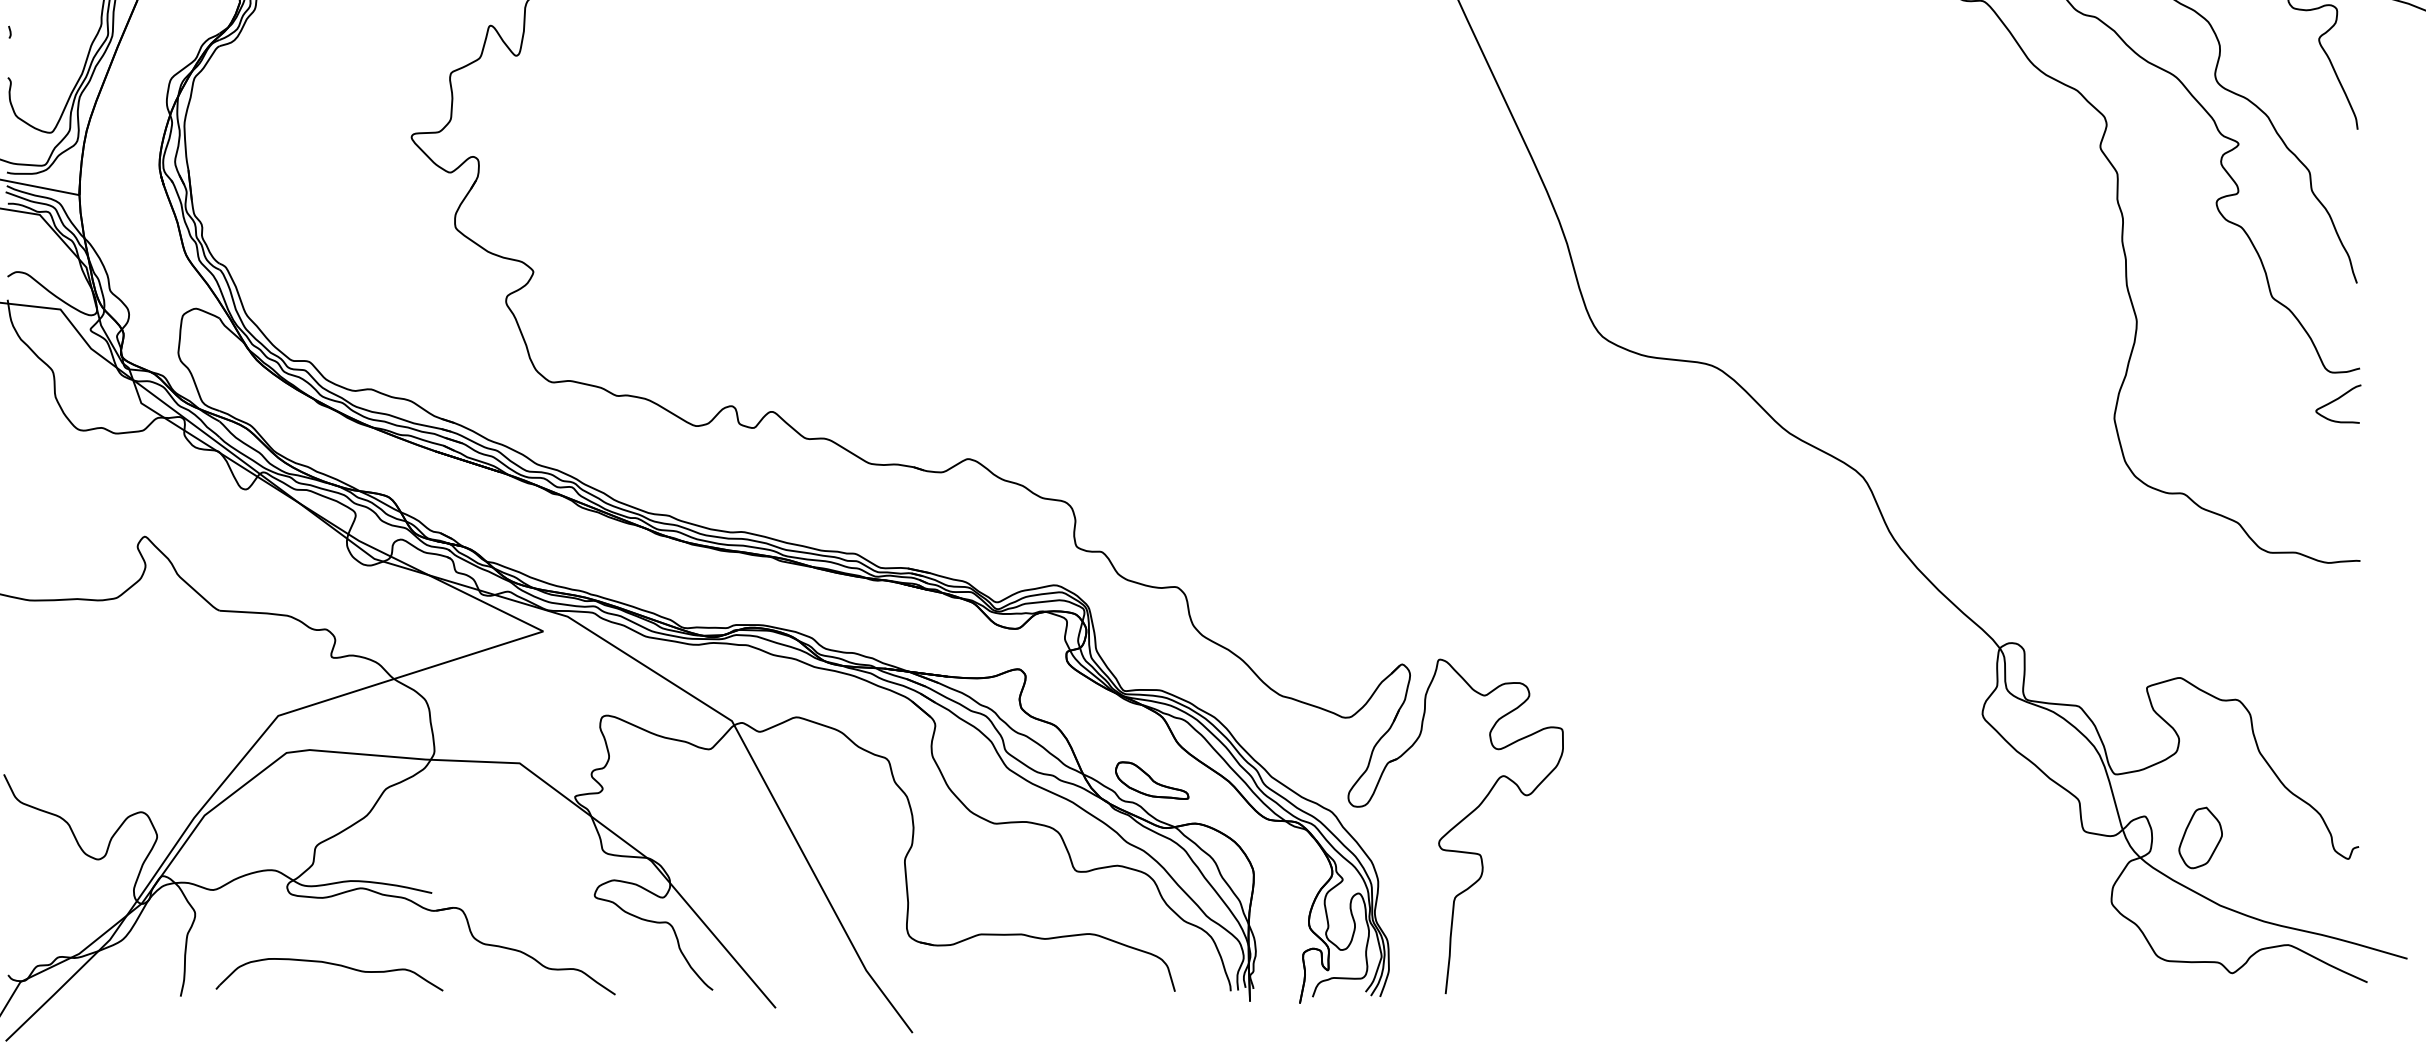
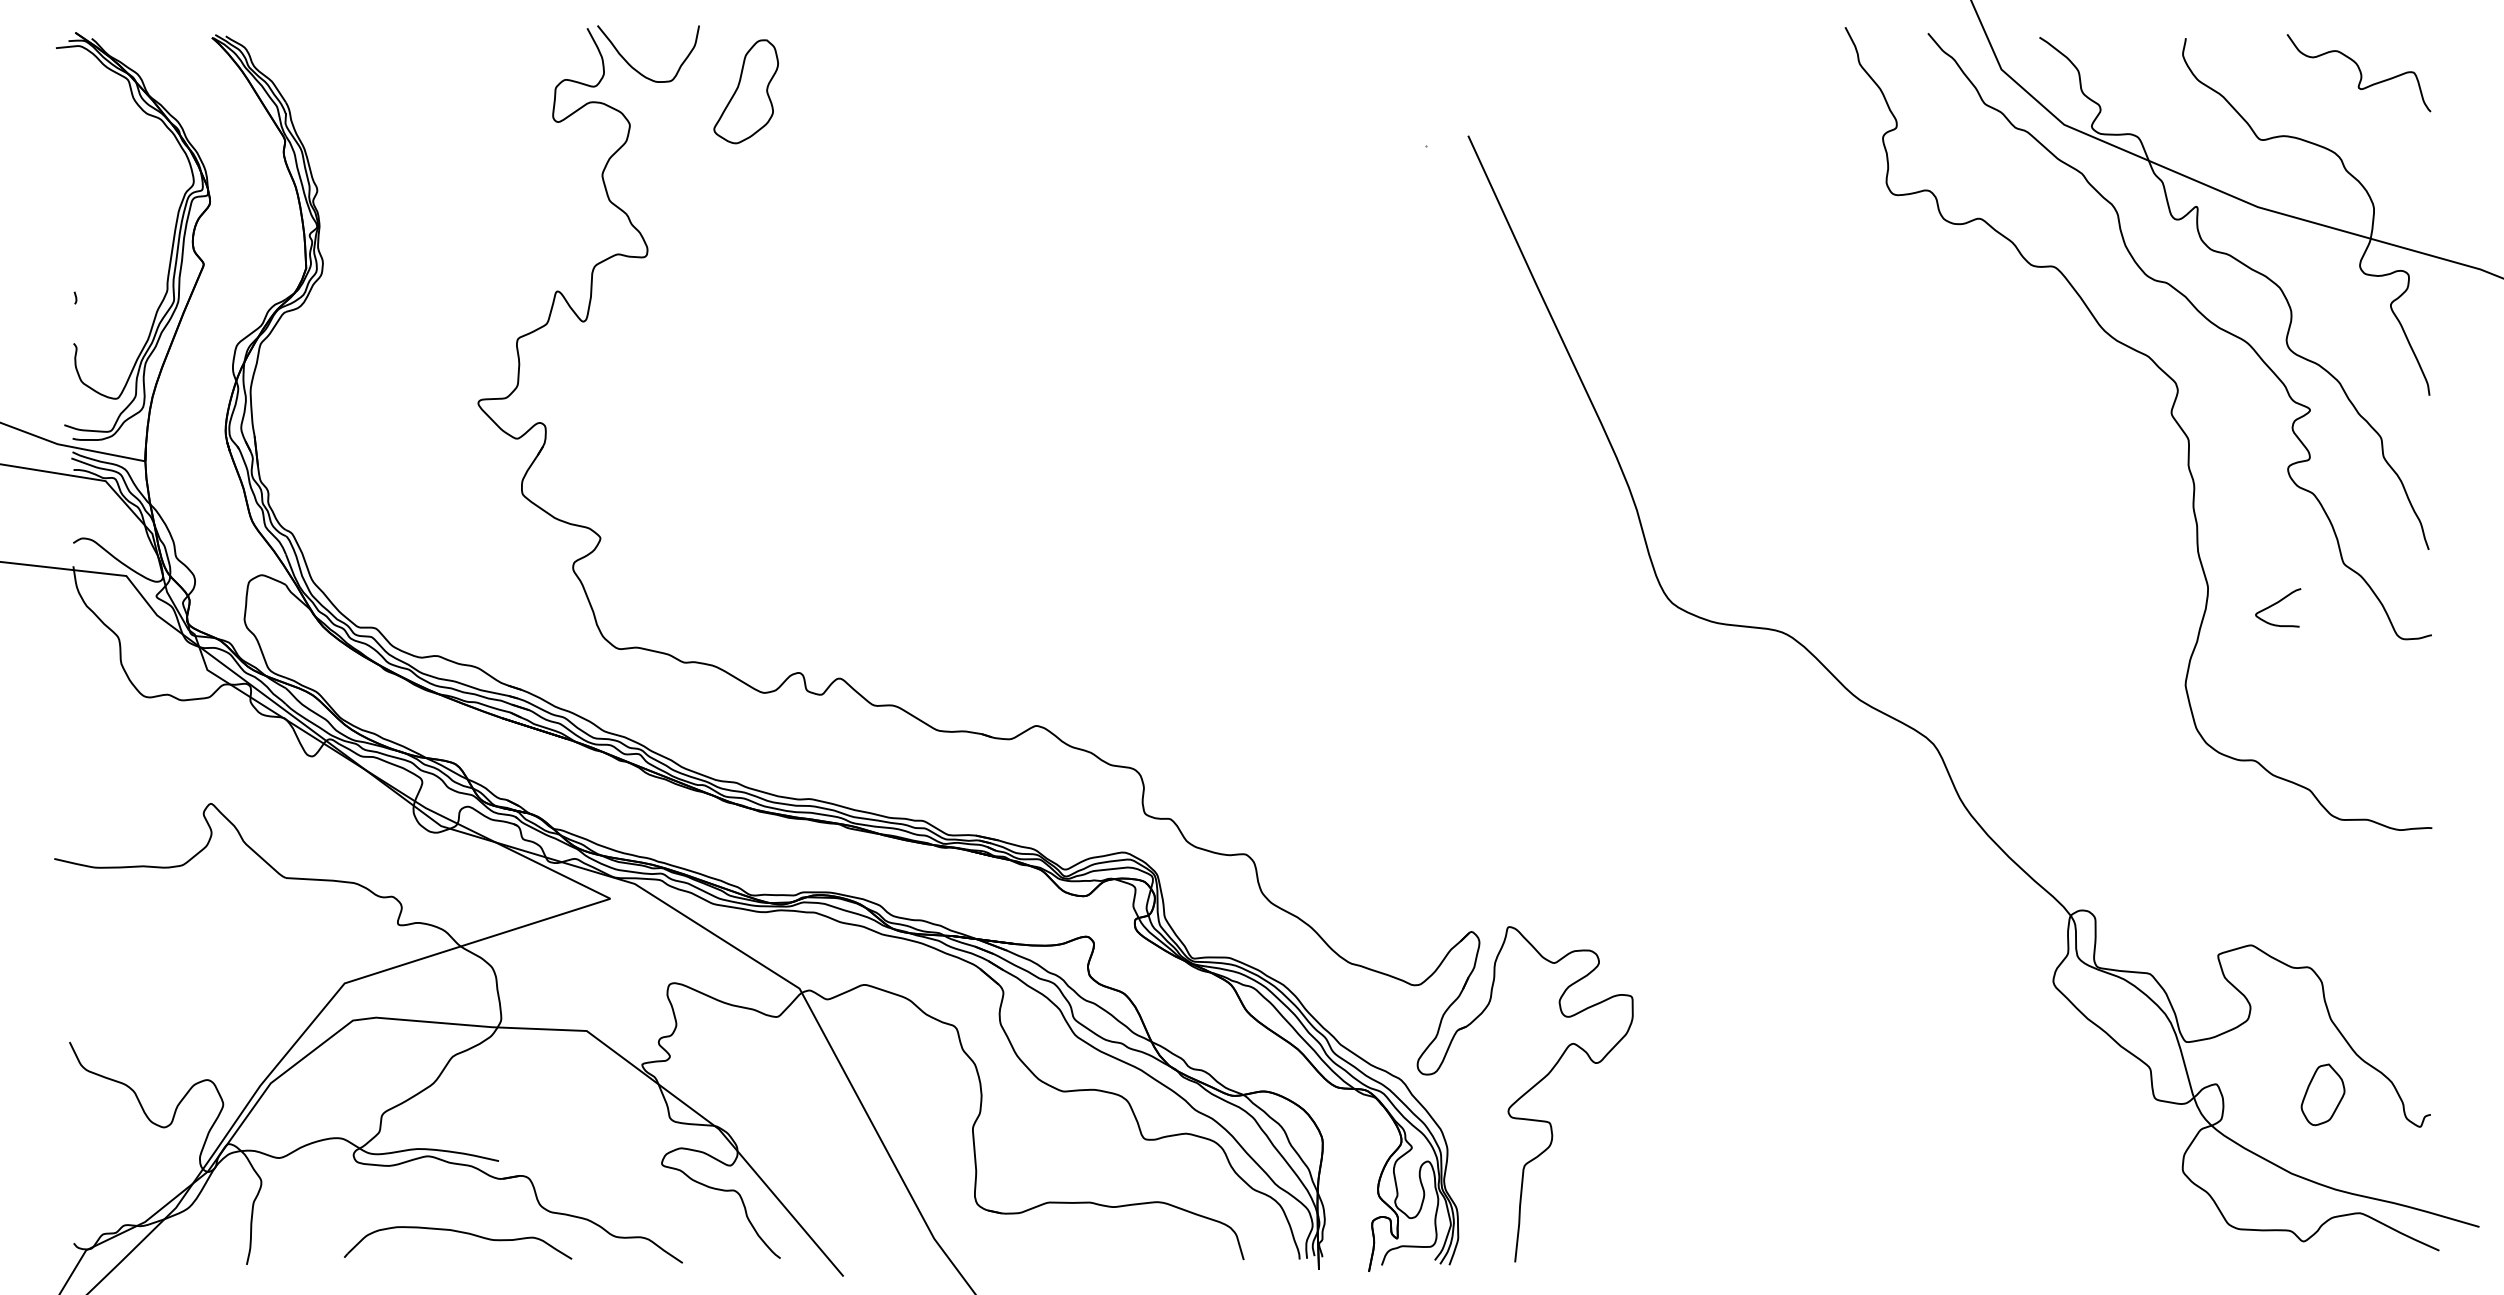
curve: (2336, 400) -> (2276, 604), moved
part: (1151, 780) -> (1220, 1048), removed
part: (2200, 837) -> (2322, 1094), moved
part: (332, 965) -> (461, 1233), moved

